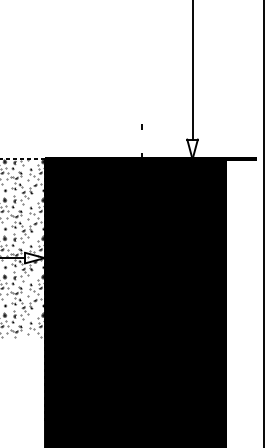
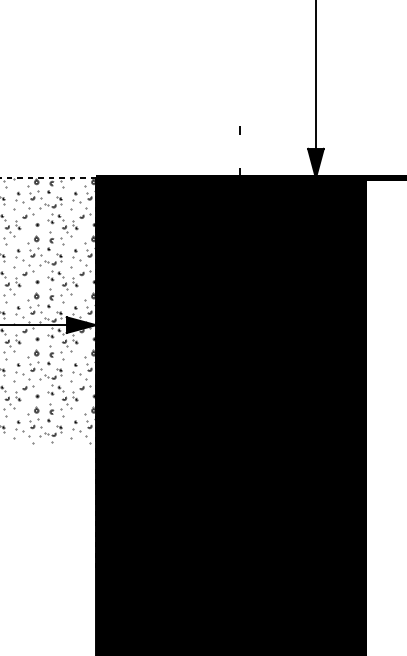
fill: (192, 149) -> (315, 163), added
fill: (34, 257) -> (80, 324), added

